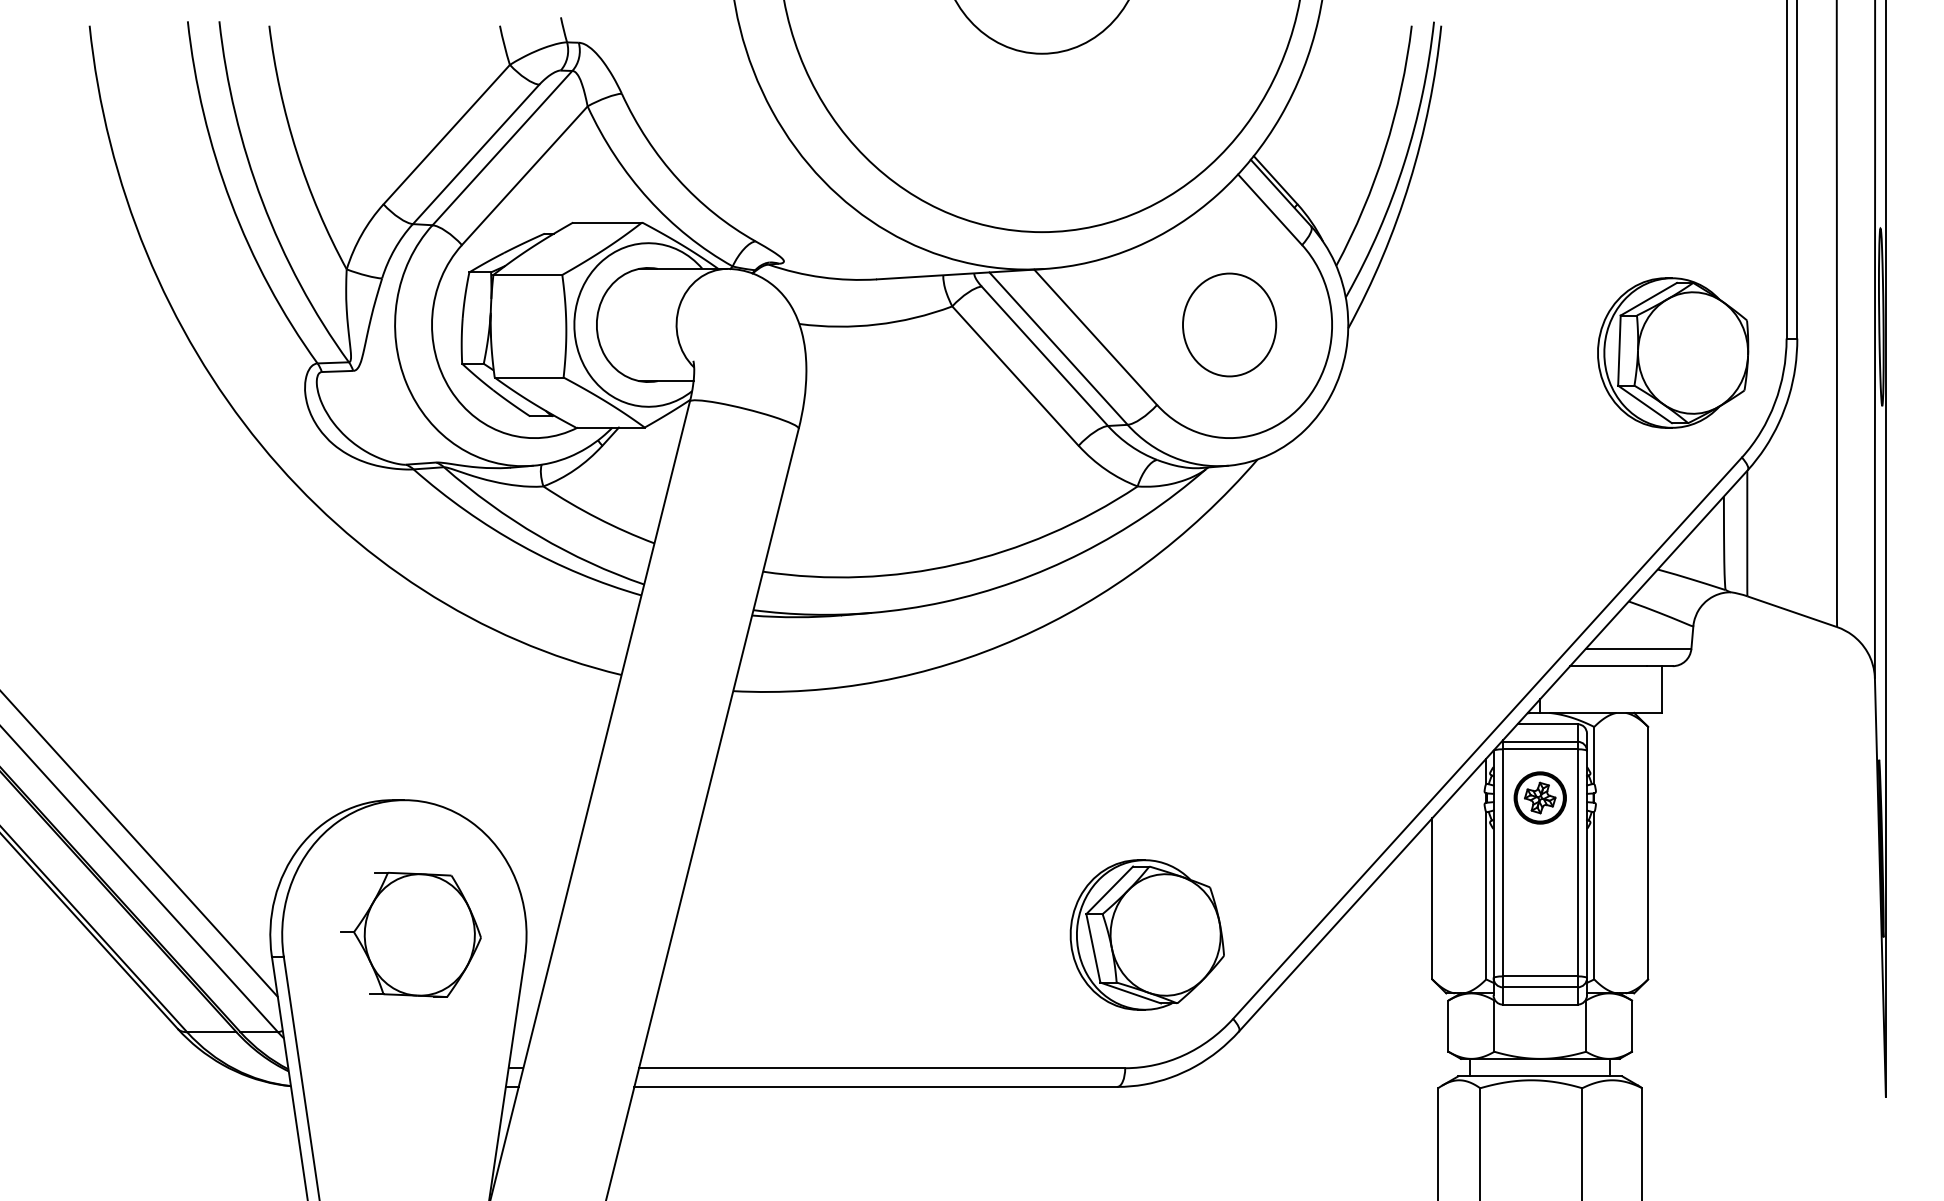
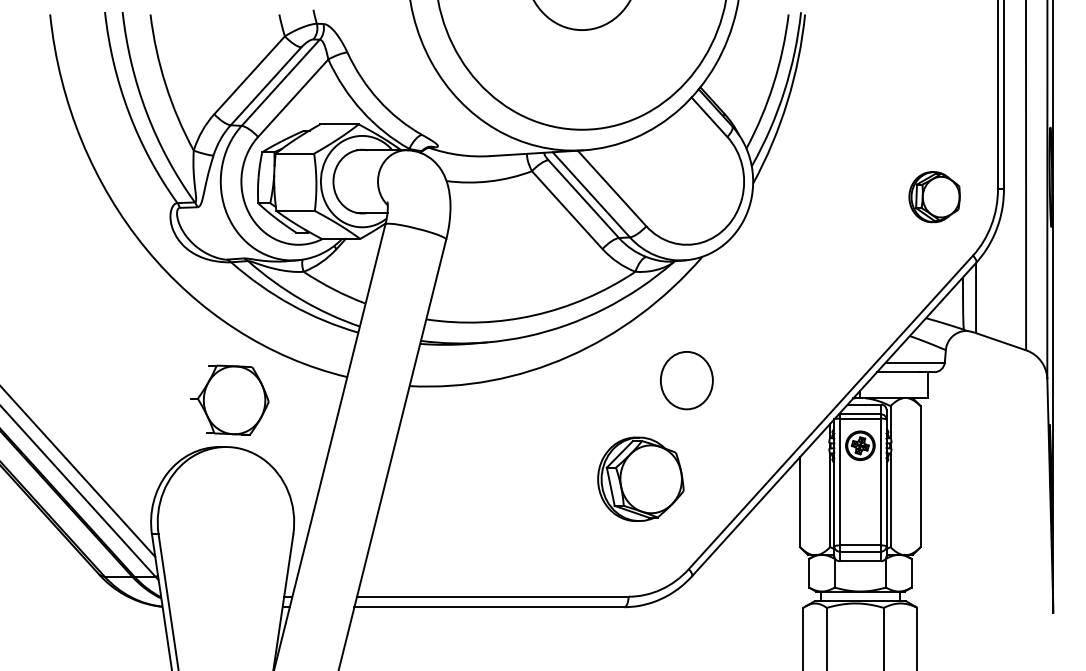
part: (1228, 324) -> (686, 380), moved
part: (1672, 351) -> (934, 196), size x0.6
part: (410, 933) -> (229, 399), moved
part: (1146, 933) -> (640, 478), moved

